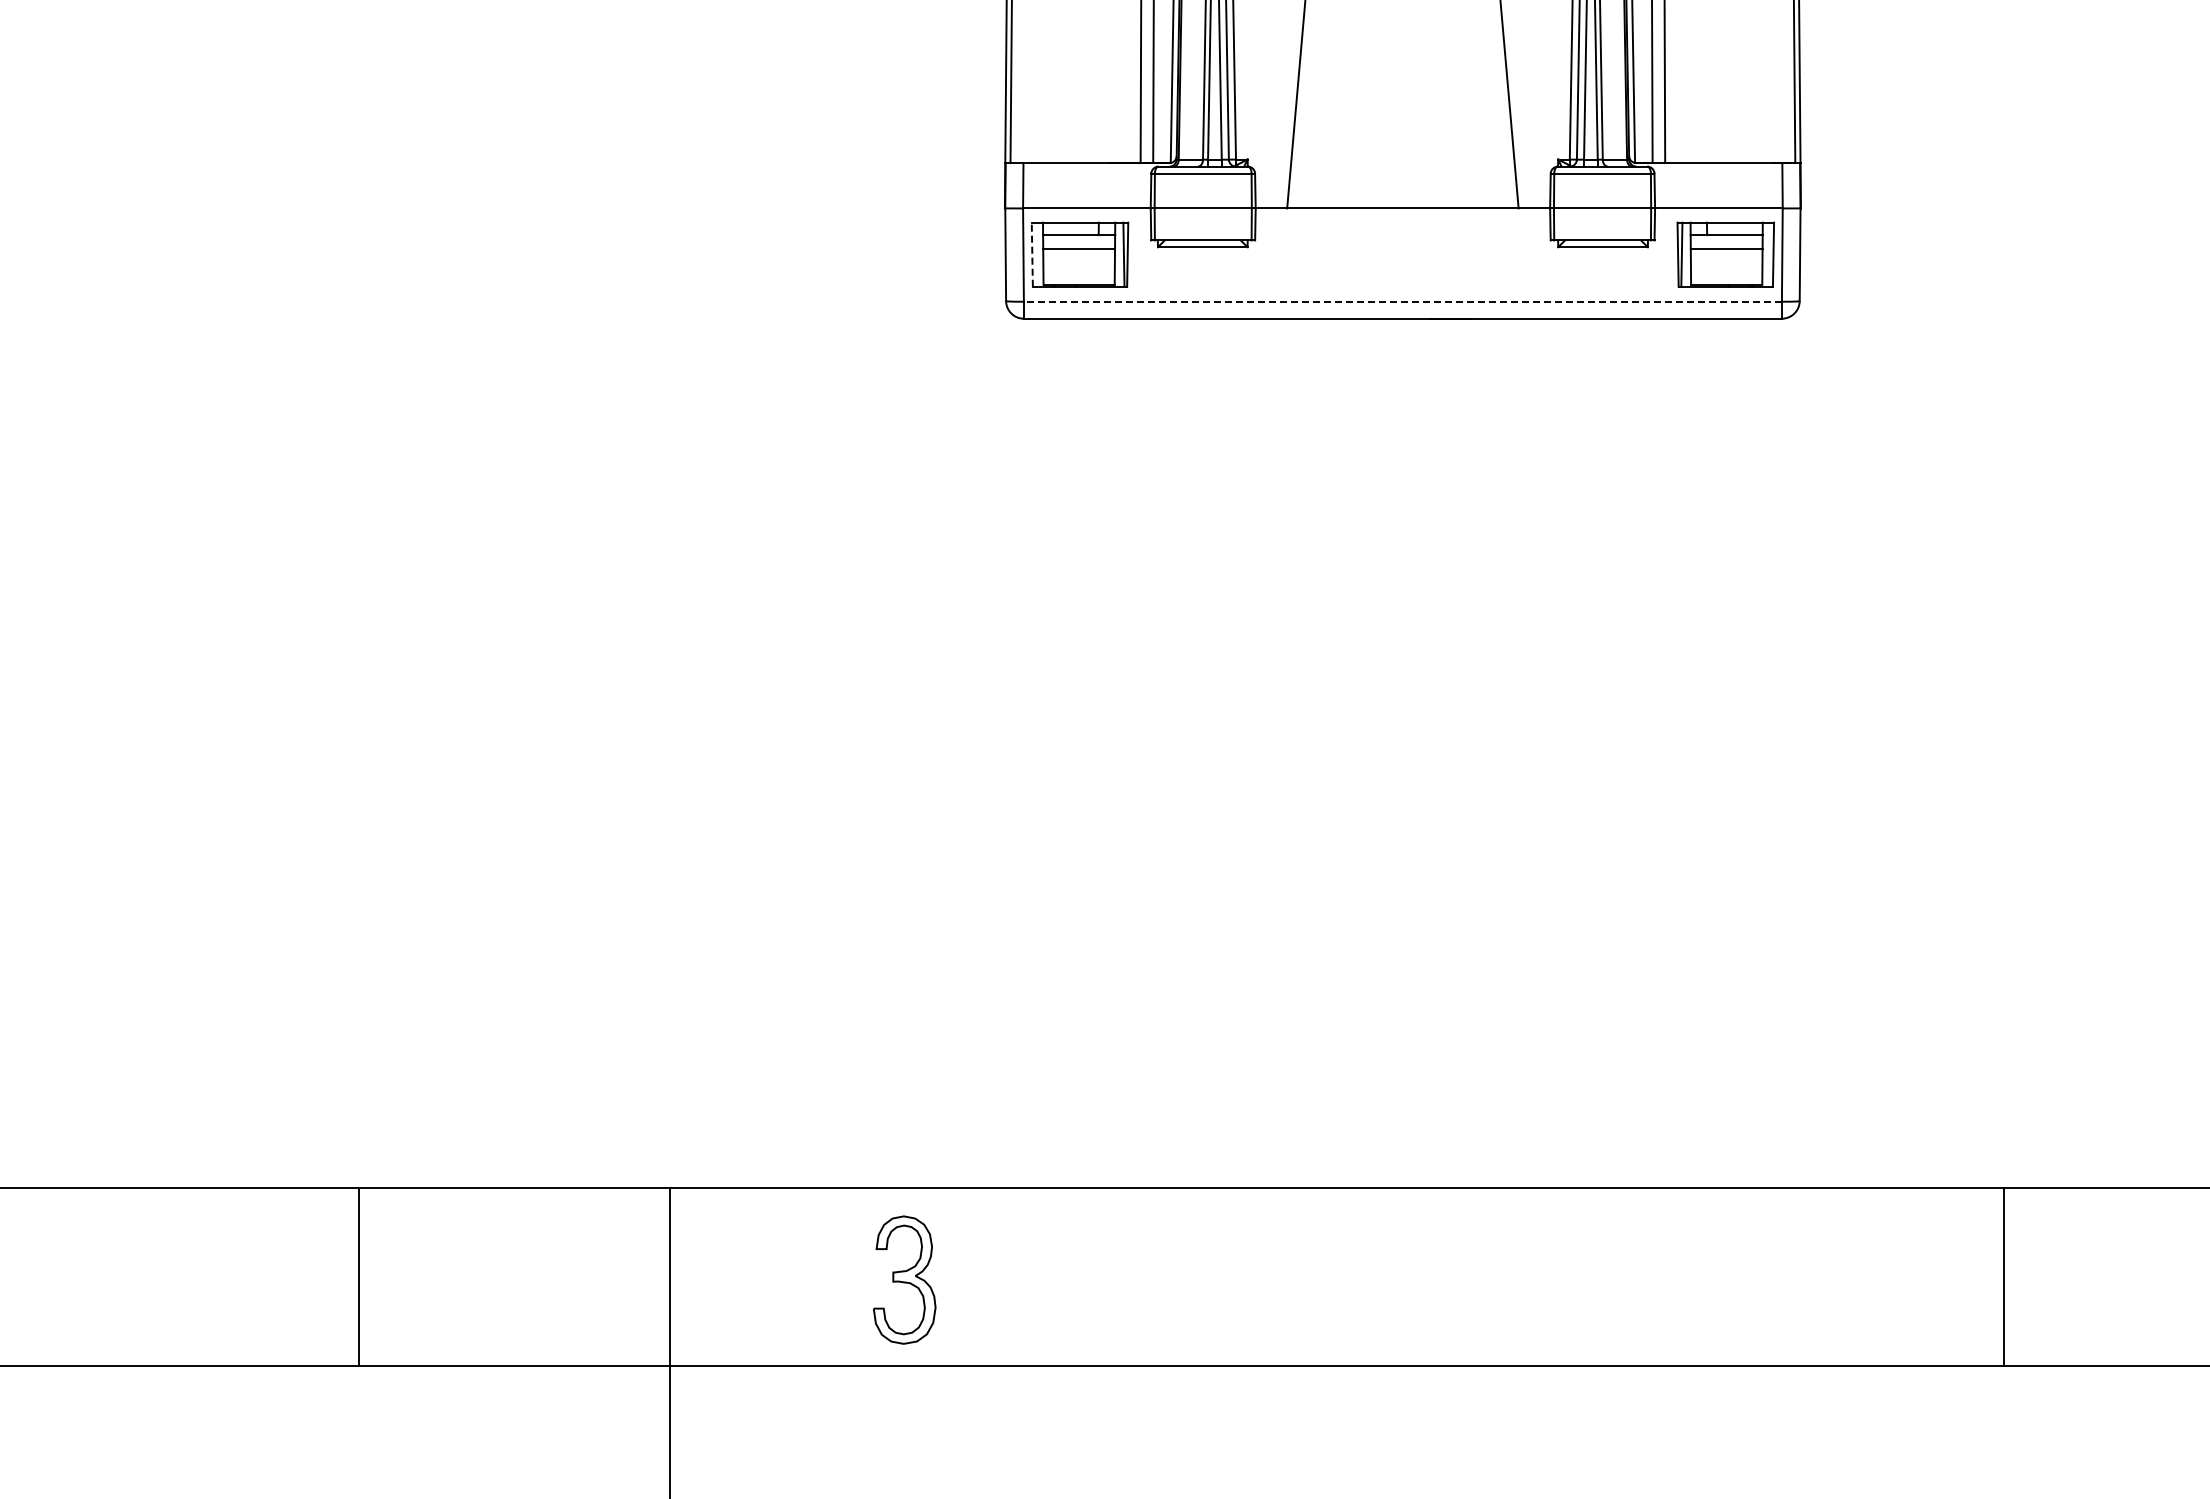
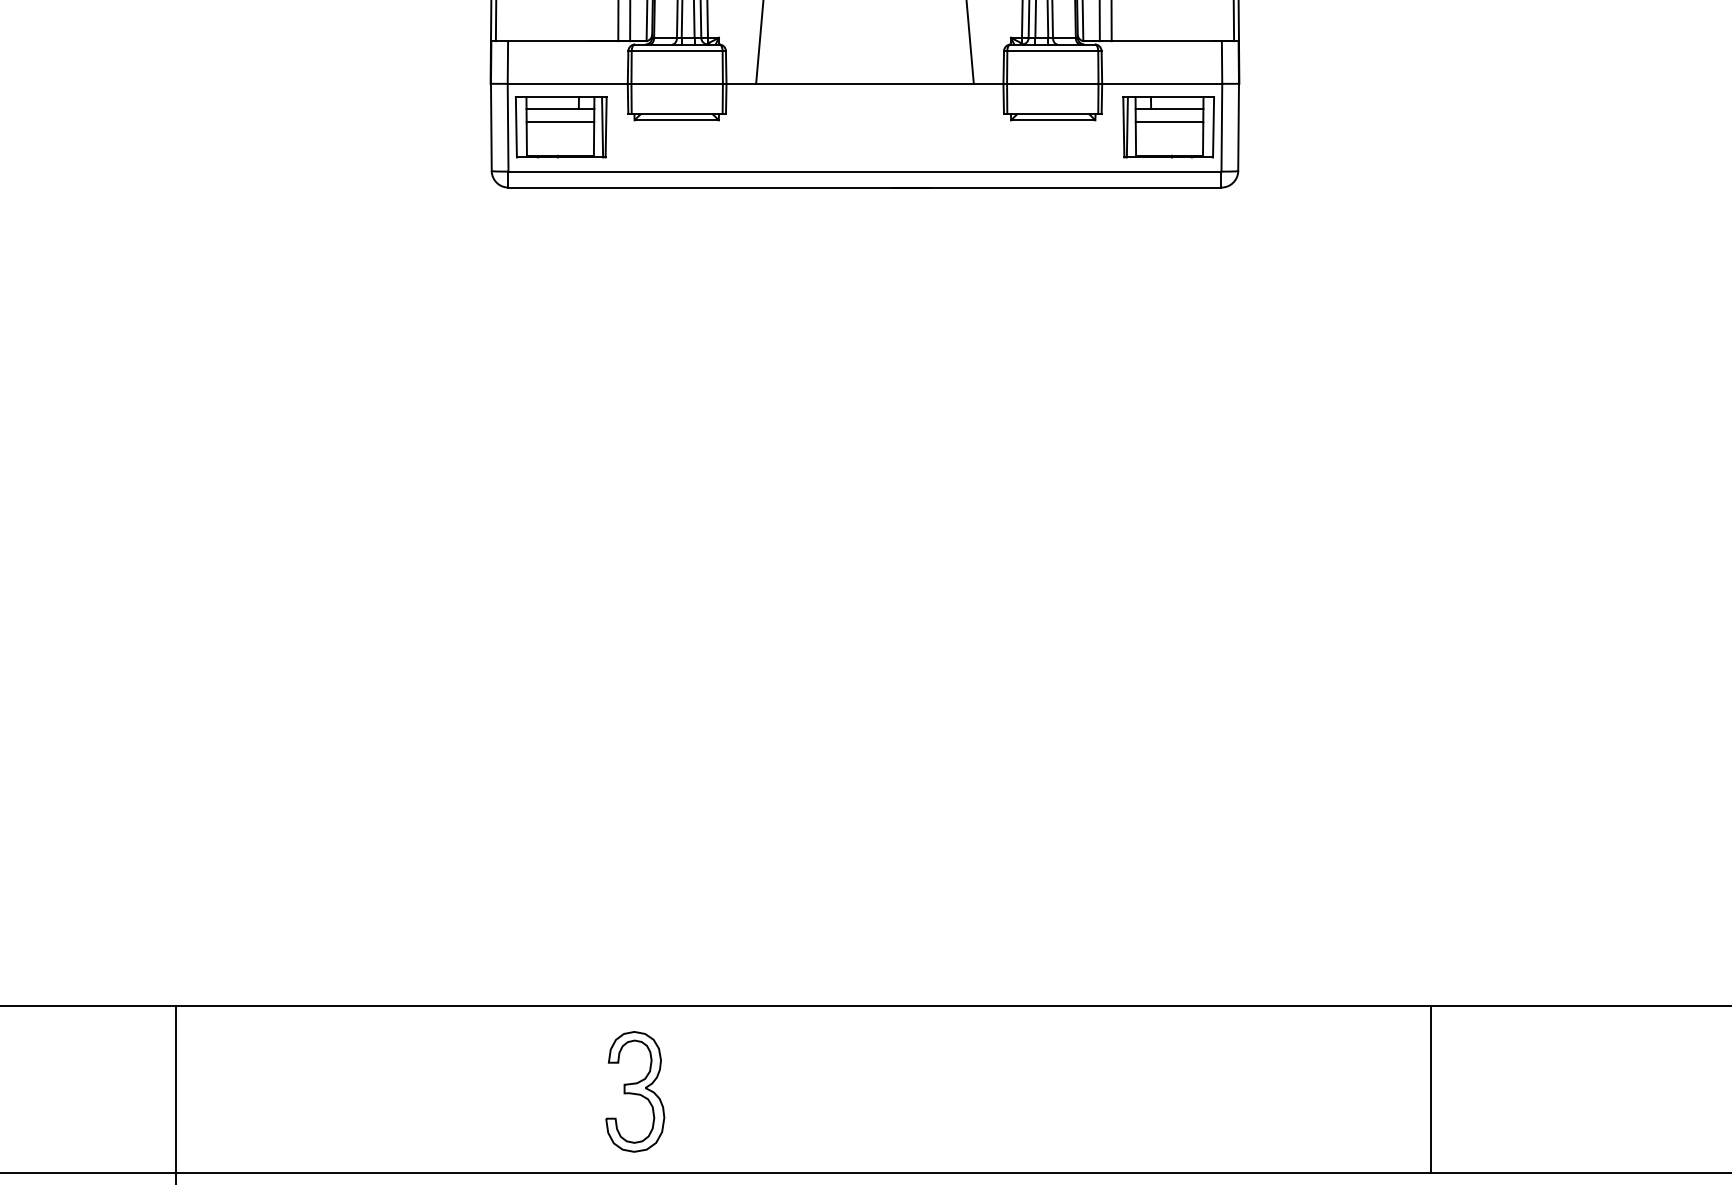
line: (1032, 254) -> (516, 127), dashed -> solid
line: (1402, 301) -> (864, 171), dashed -> solid
part: (904, 1279) -> (635, 1091), moved

